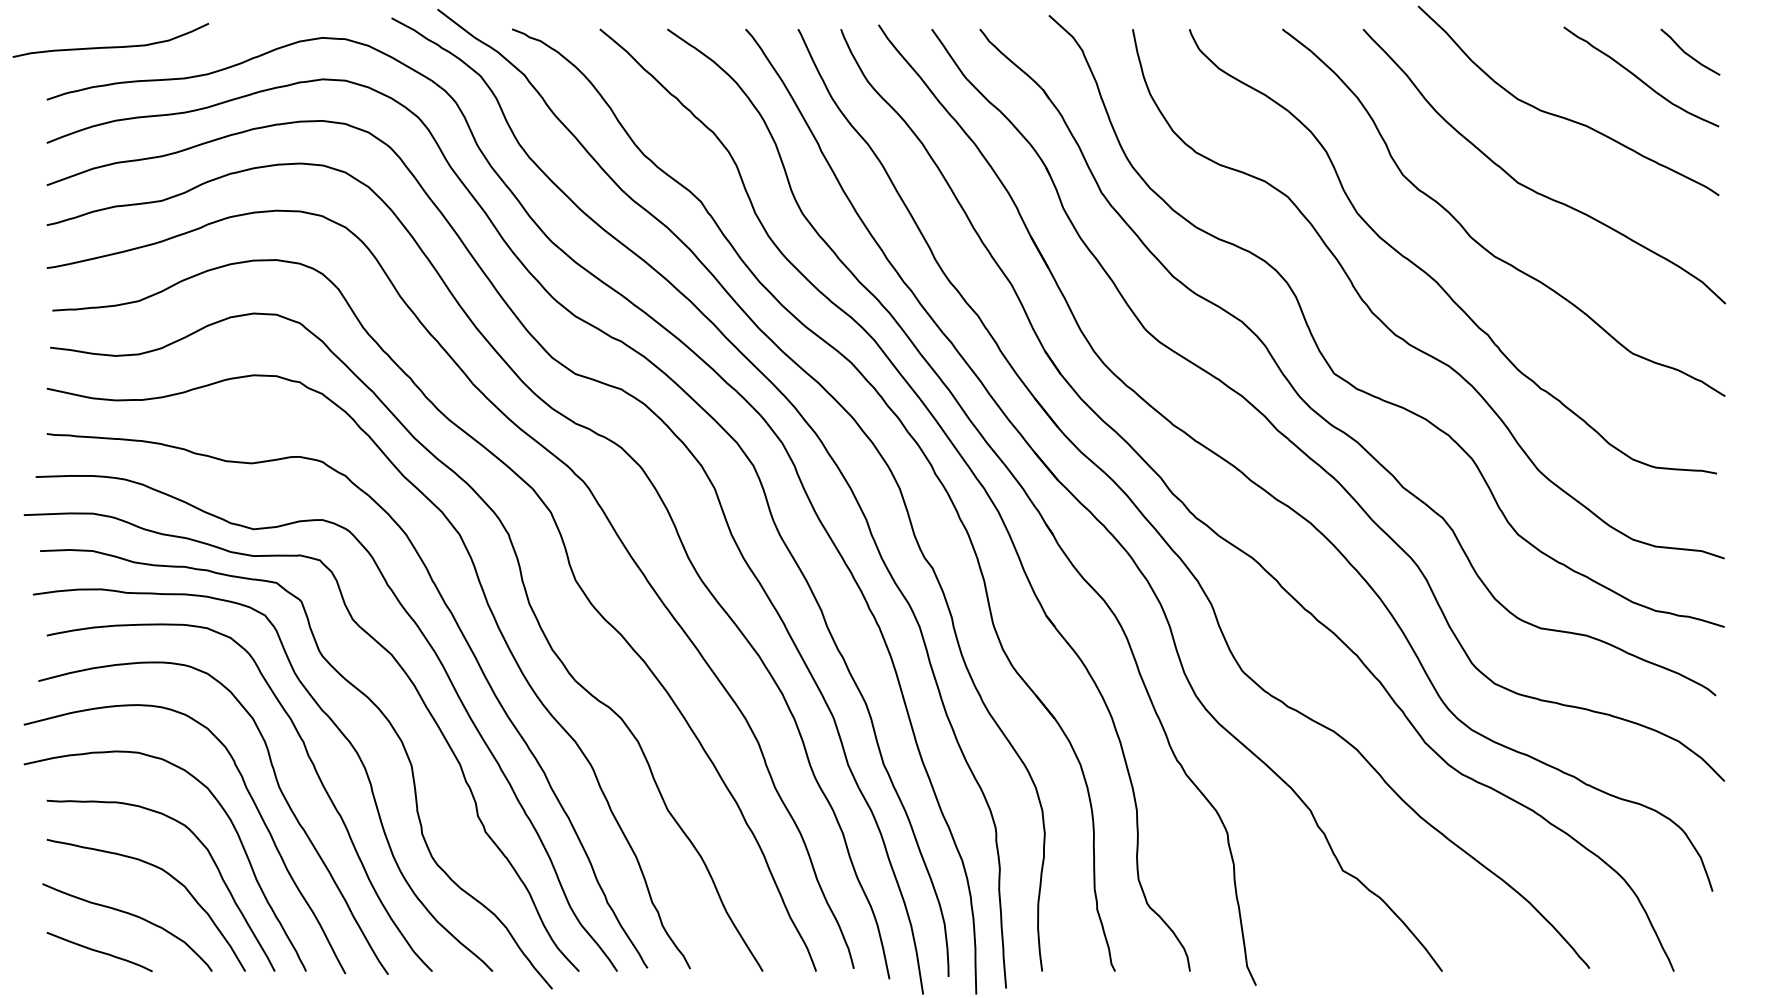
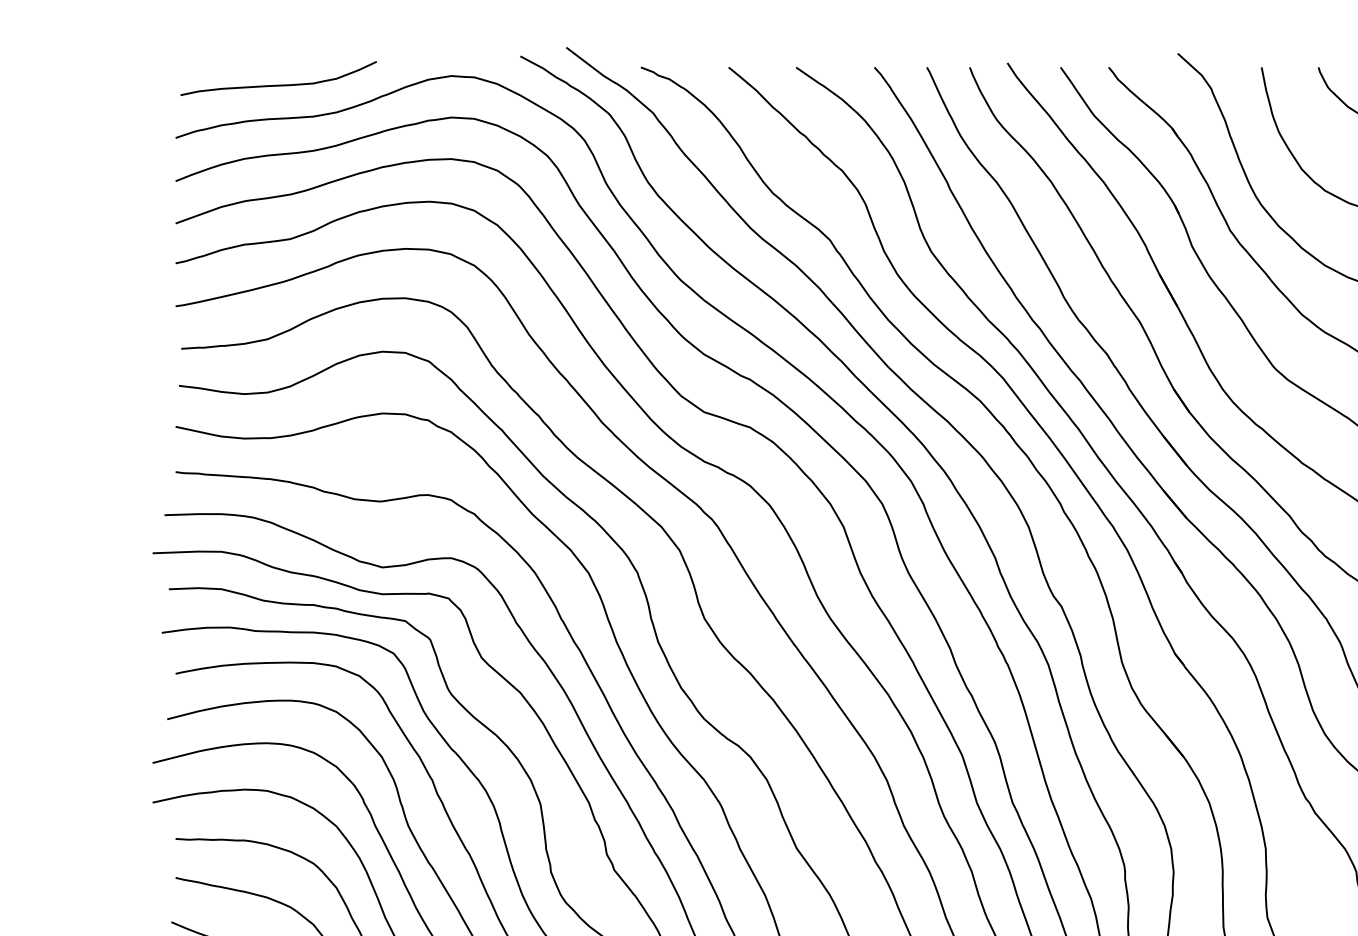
curve: (110, 46) -> (278, 84), moved

